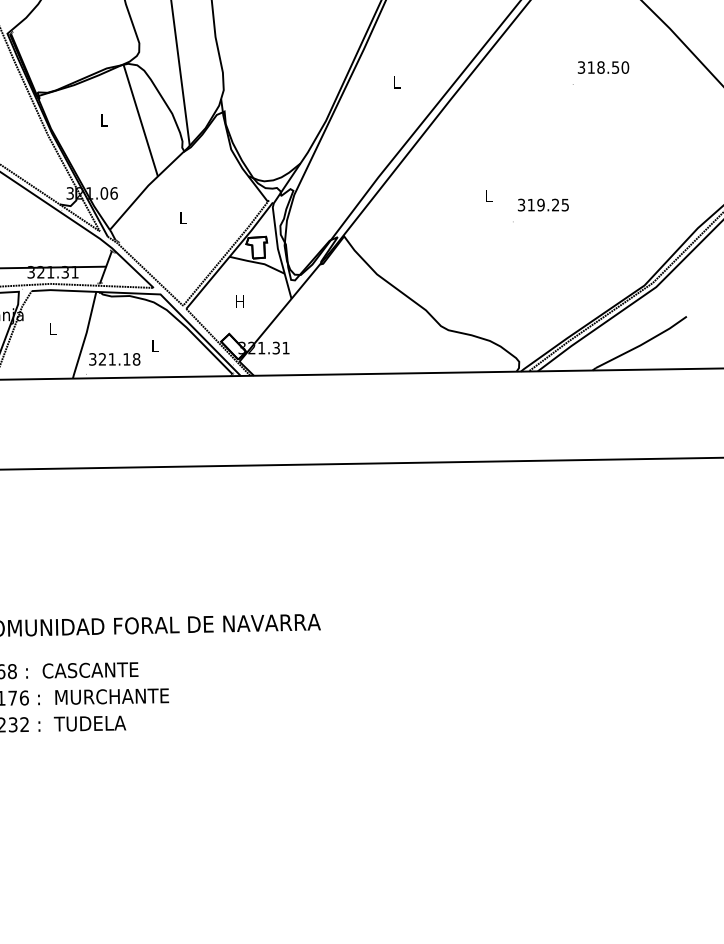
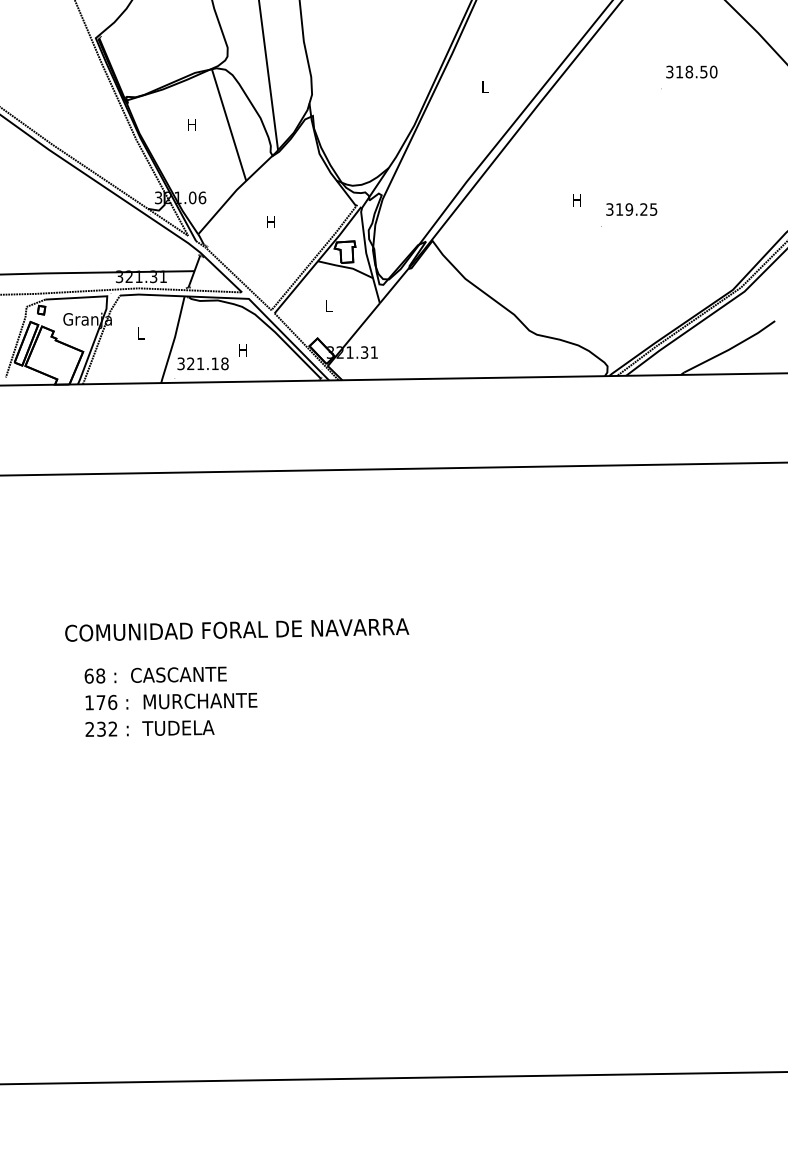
text: (103, 120) -> (191, 124), L -> H
text: (488, 196) -> (576, 200), L -> H
text: (182, 217) -> (270, 221), L -> H
text: (240, 301) -> (328, 305), H -> L
text: (154, 346) -> (242, 350), L -> H

